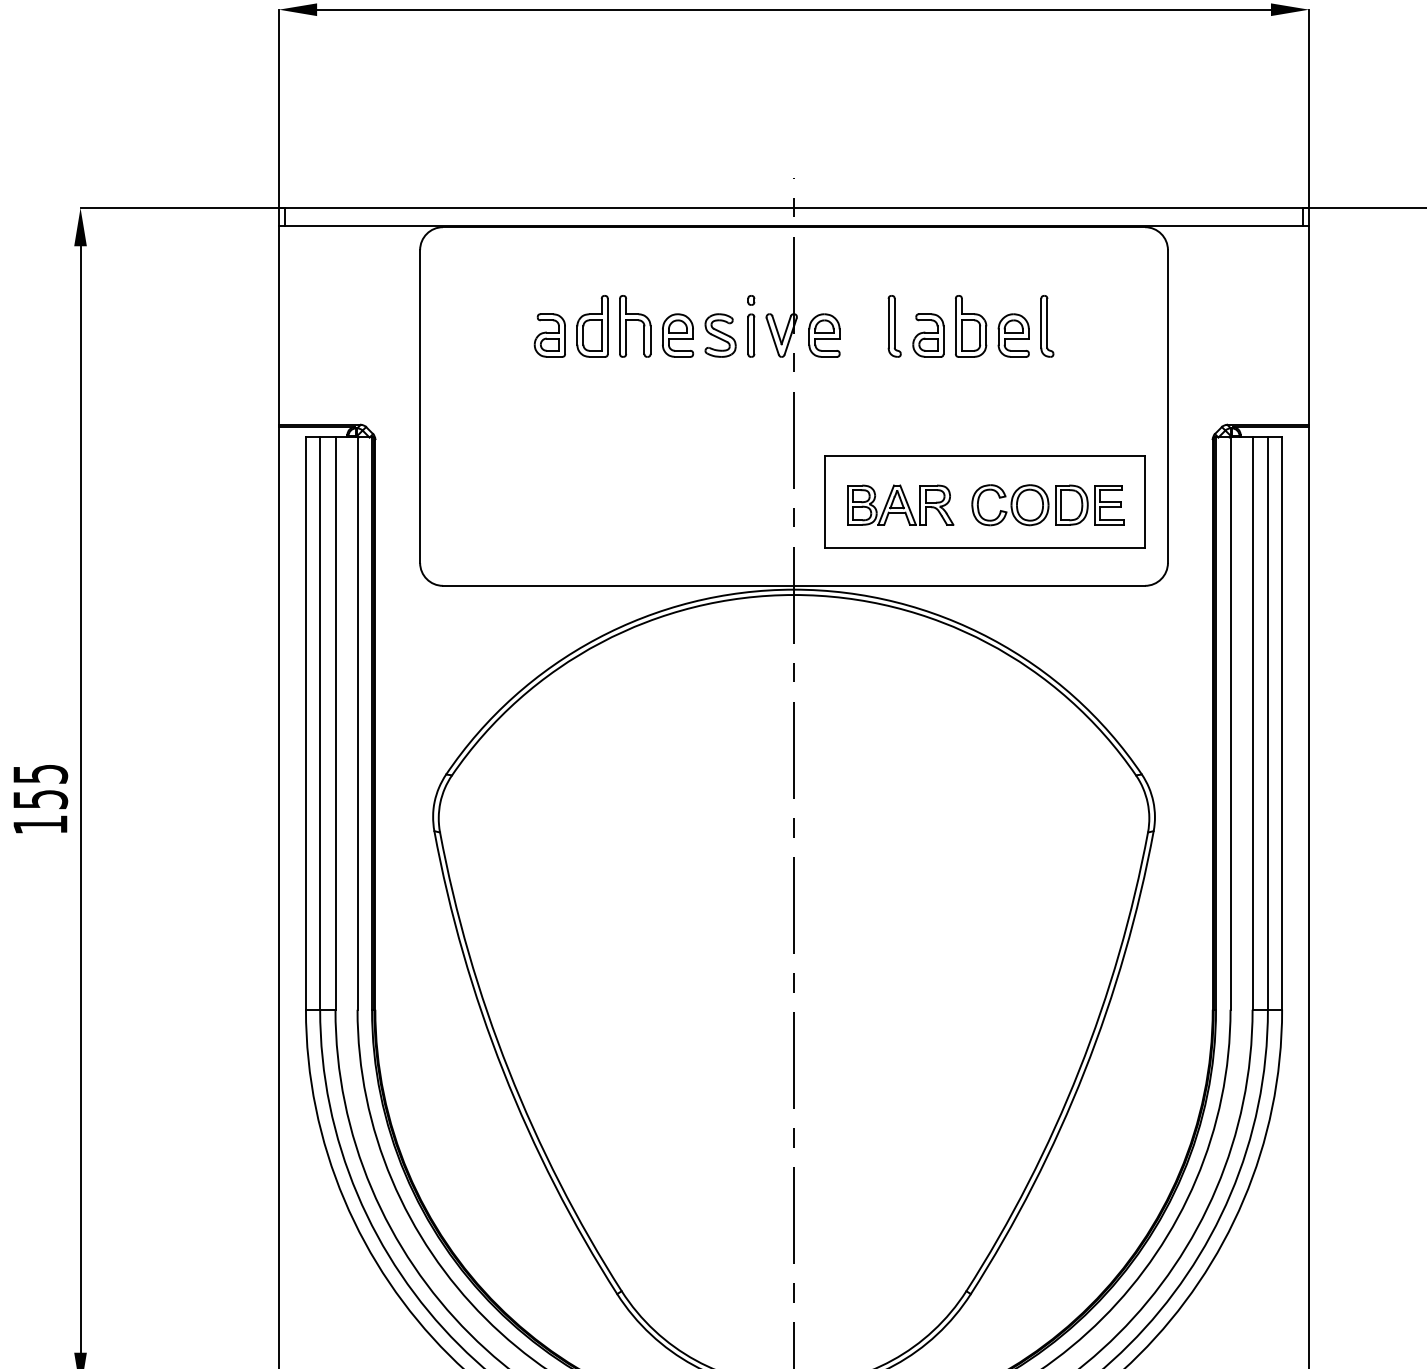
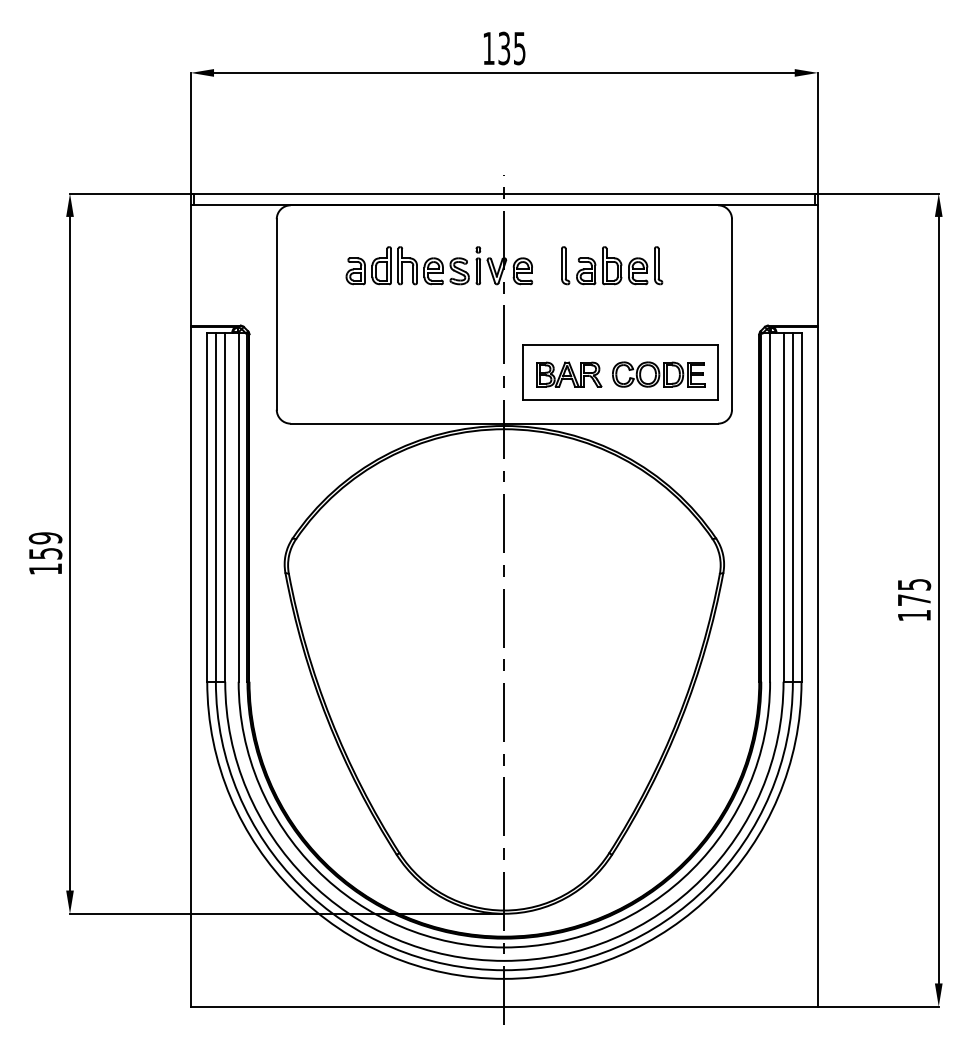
text: (38, 774) -> (44, 538), 155 -> 159

